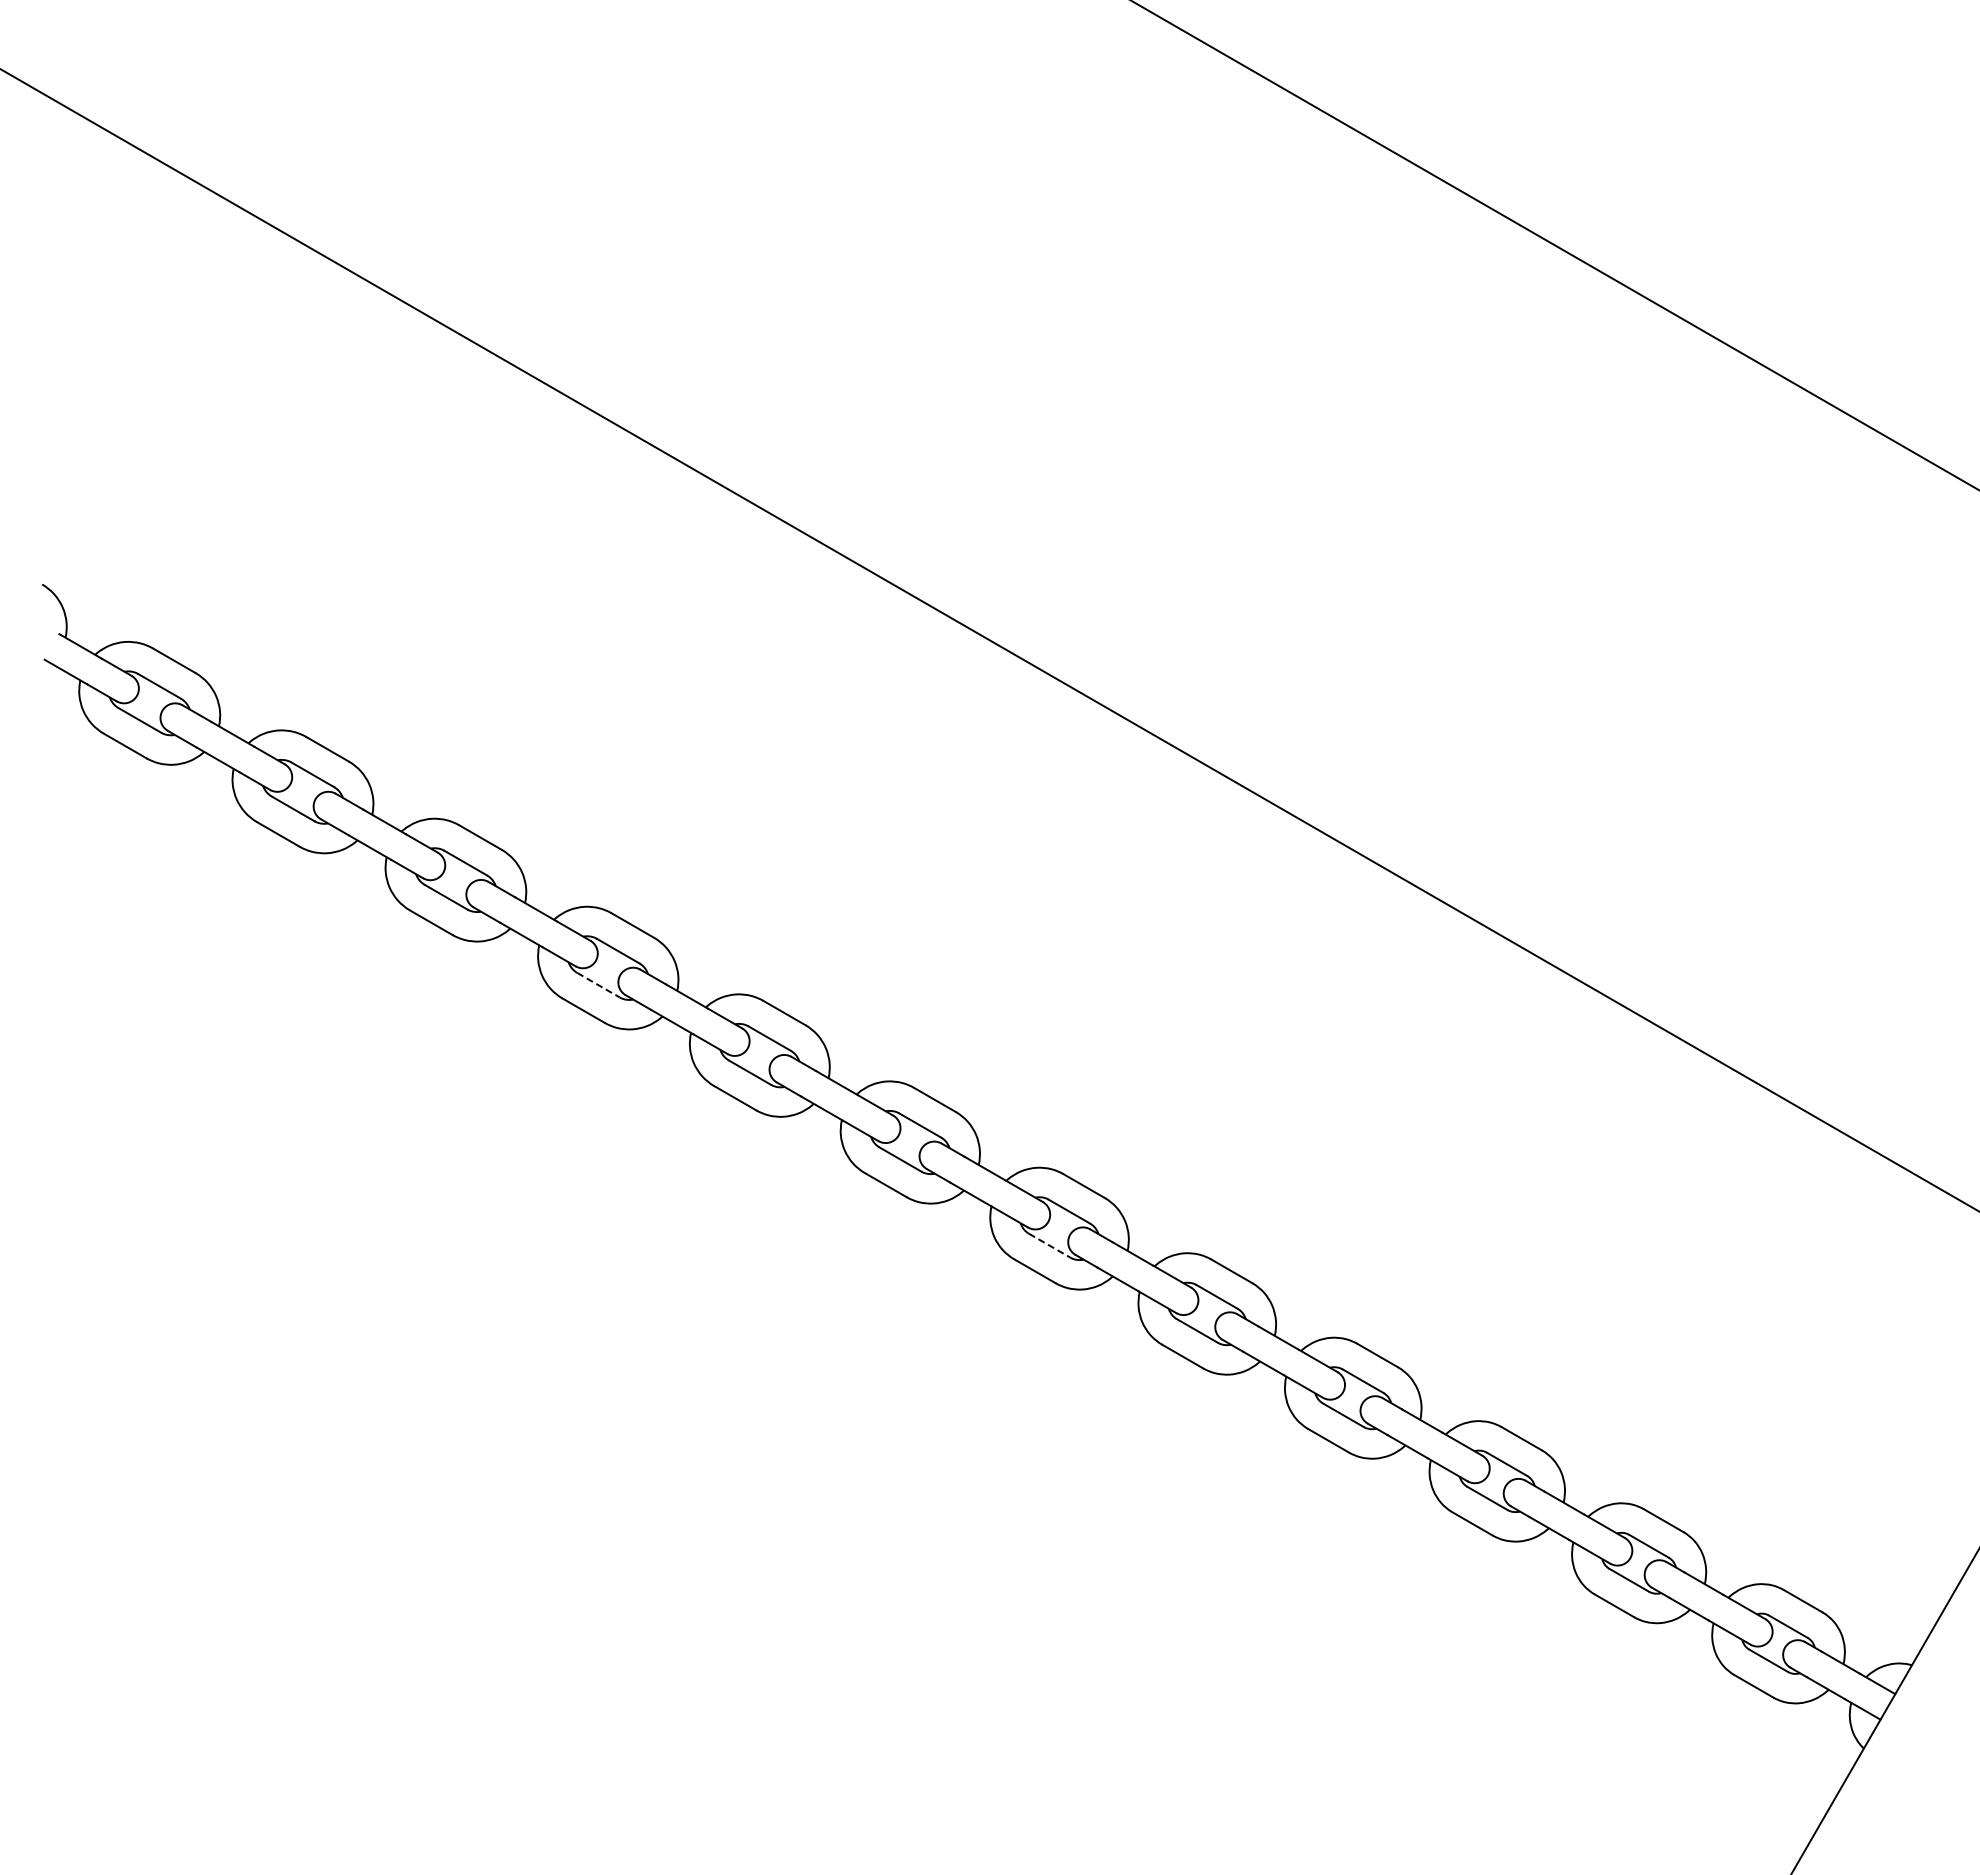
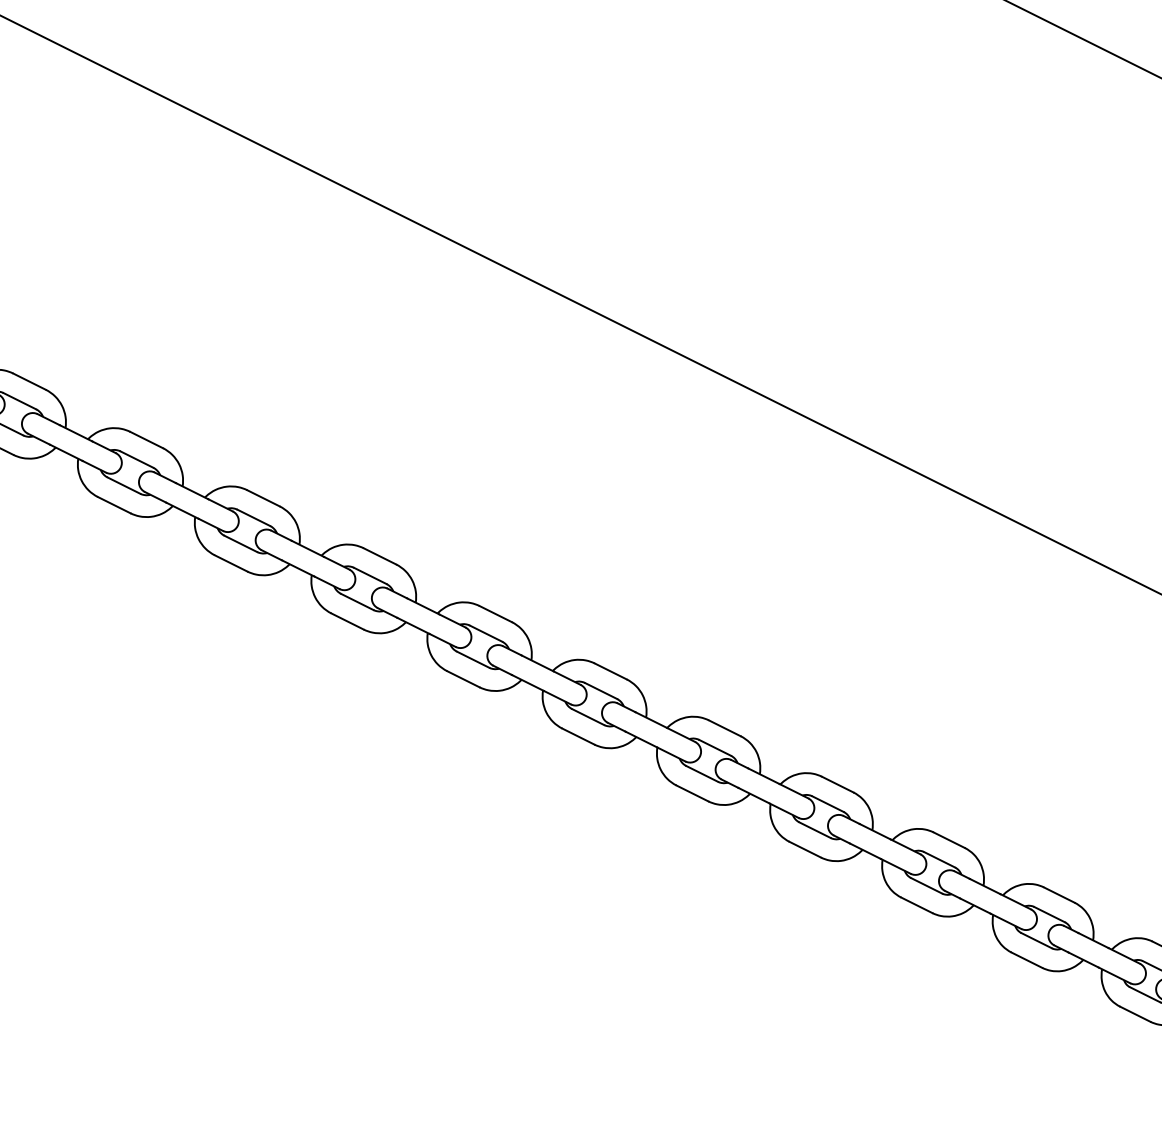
line: (598, 985) -> (357, 602), dashed -> solid
line: (1049, 1245) -> (701, 773), dashed -> solid

